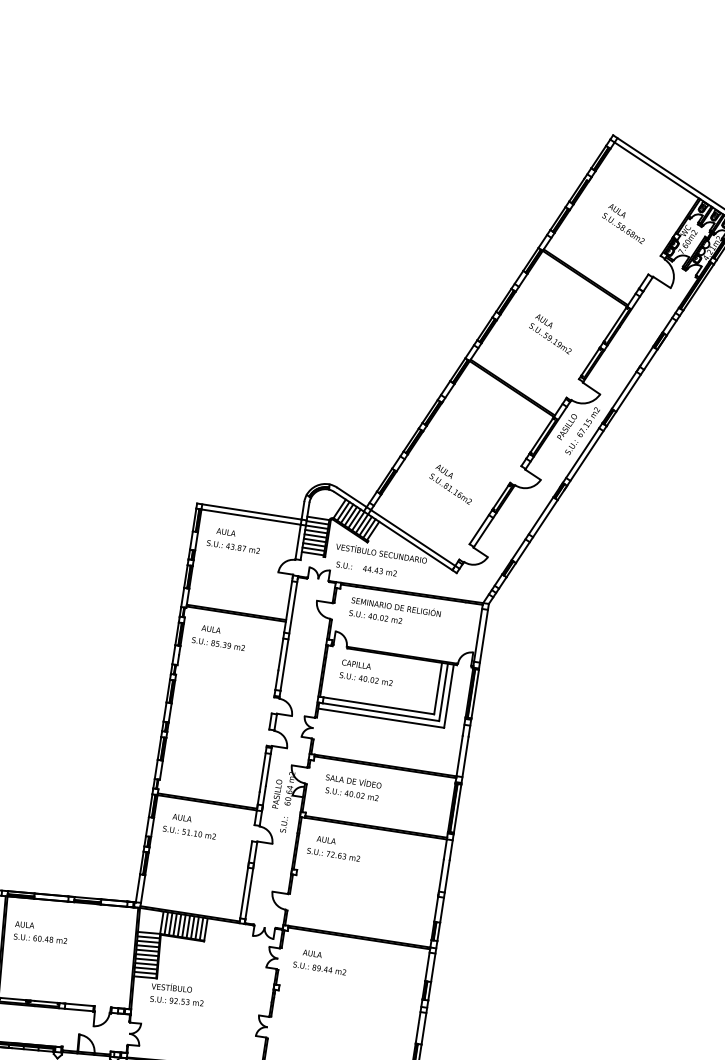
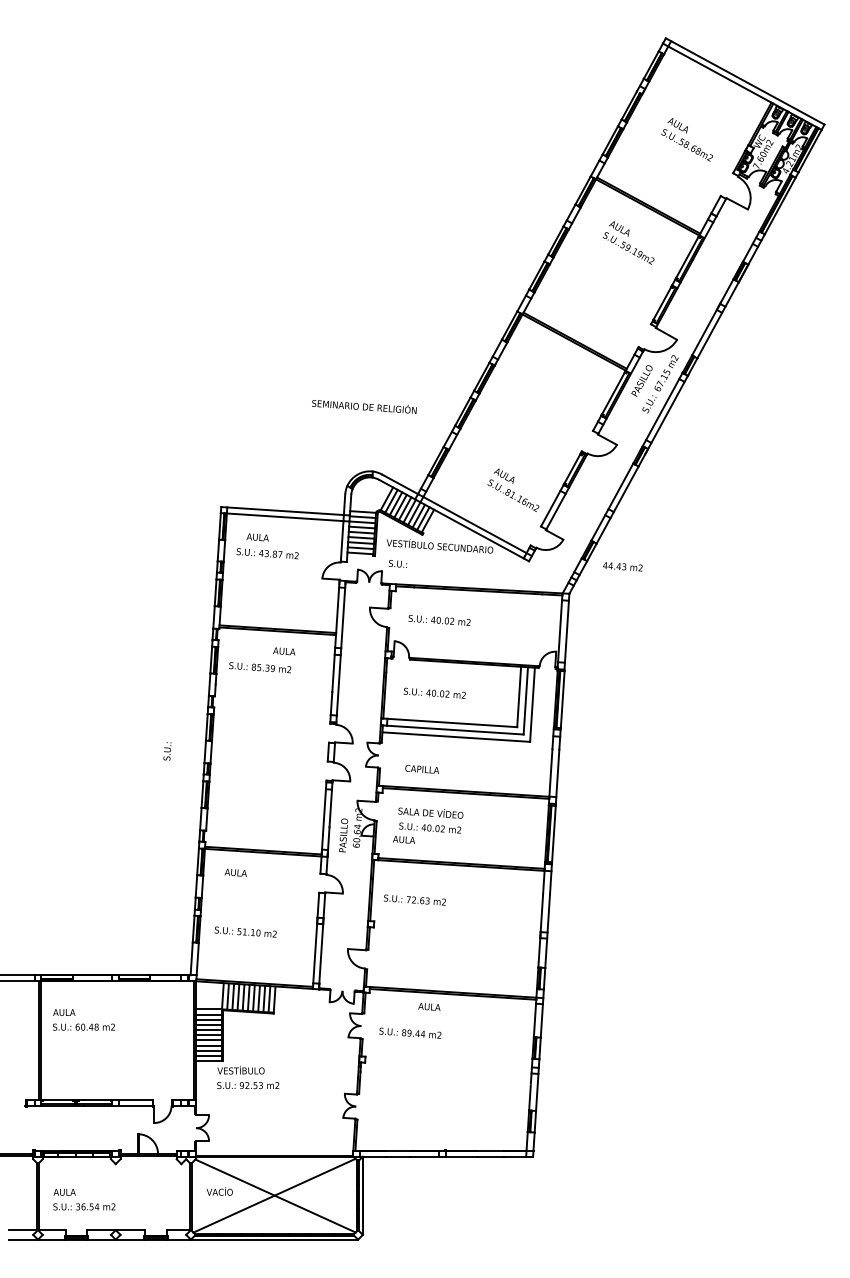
text: (550, 333) -> (628, 242), moved
text: (451, 483) -> (513, 489), moved
text: (379, 570) -> (622, 566), moved
text: (396, 606) -> (364, 406), moved
text: (211, 629) -> (284, 651), moved
text: (355, 663) -> (421, 768), moved
text: (284, 824) -> (167, 751), moved
text: (189, 832) -> (245, 931), moved
text: (325, 839) -> (403, 839), moved
text: (312, 953) -> (429, 1006), moved

